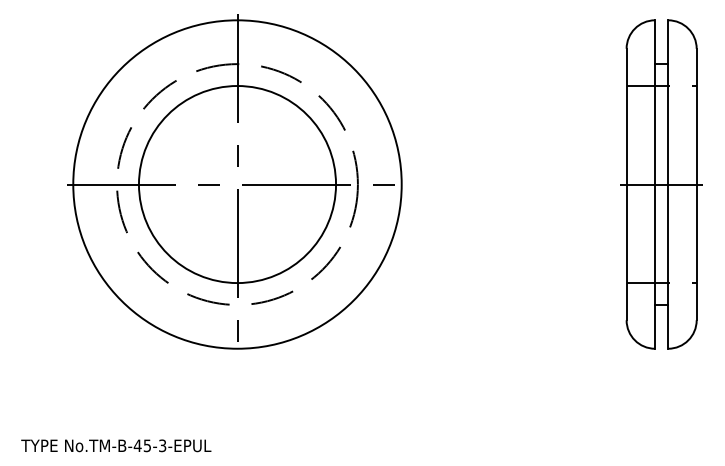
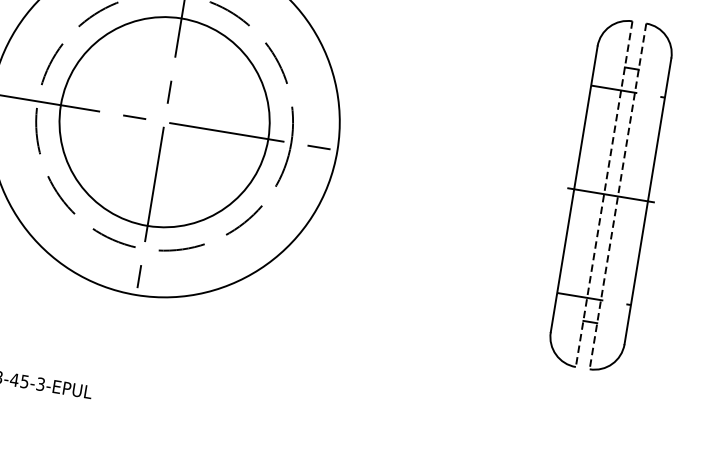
line: (655, 185) -> (604, 195), solid -> dashed
line: (668, 185) -> (618, 197), solid -> dashed

